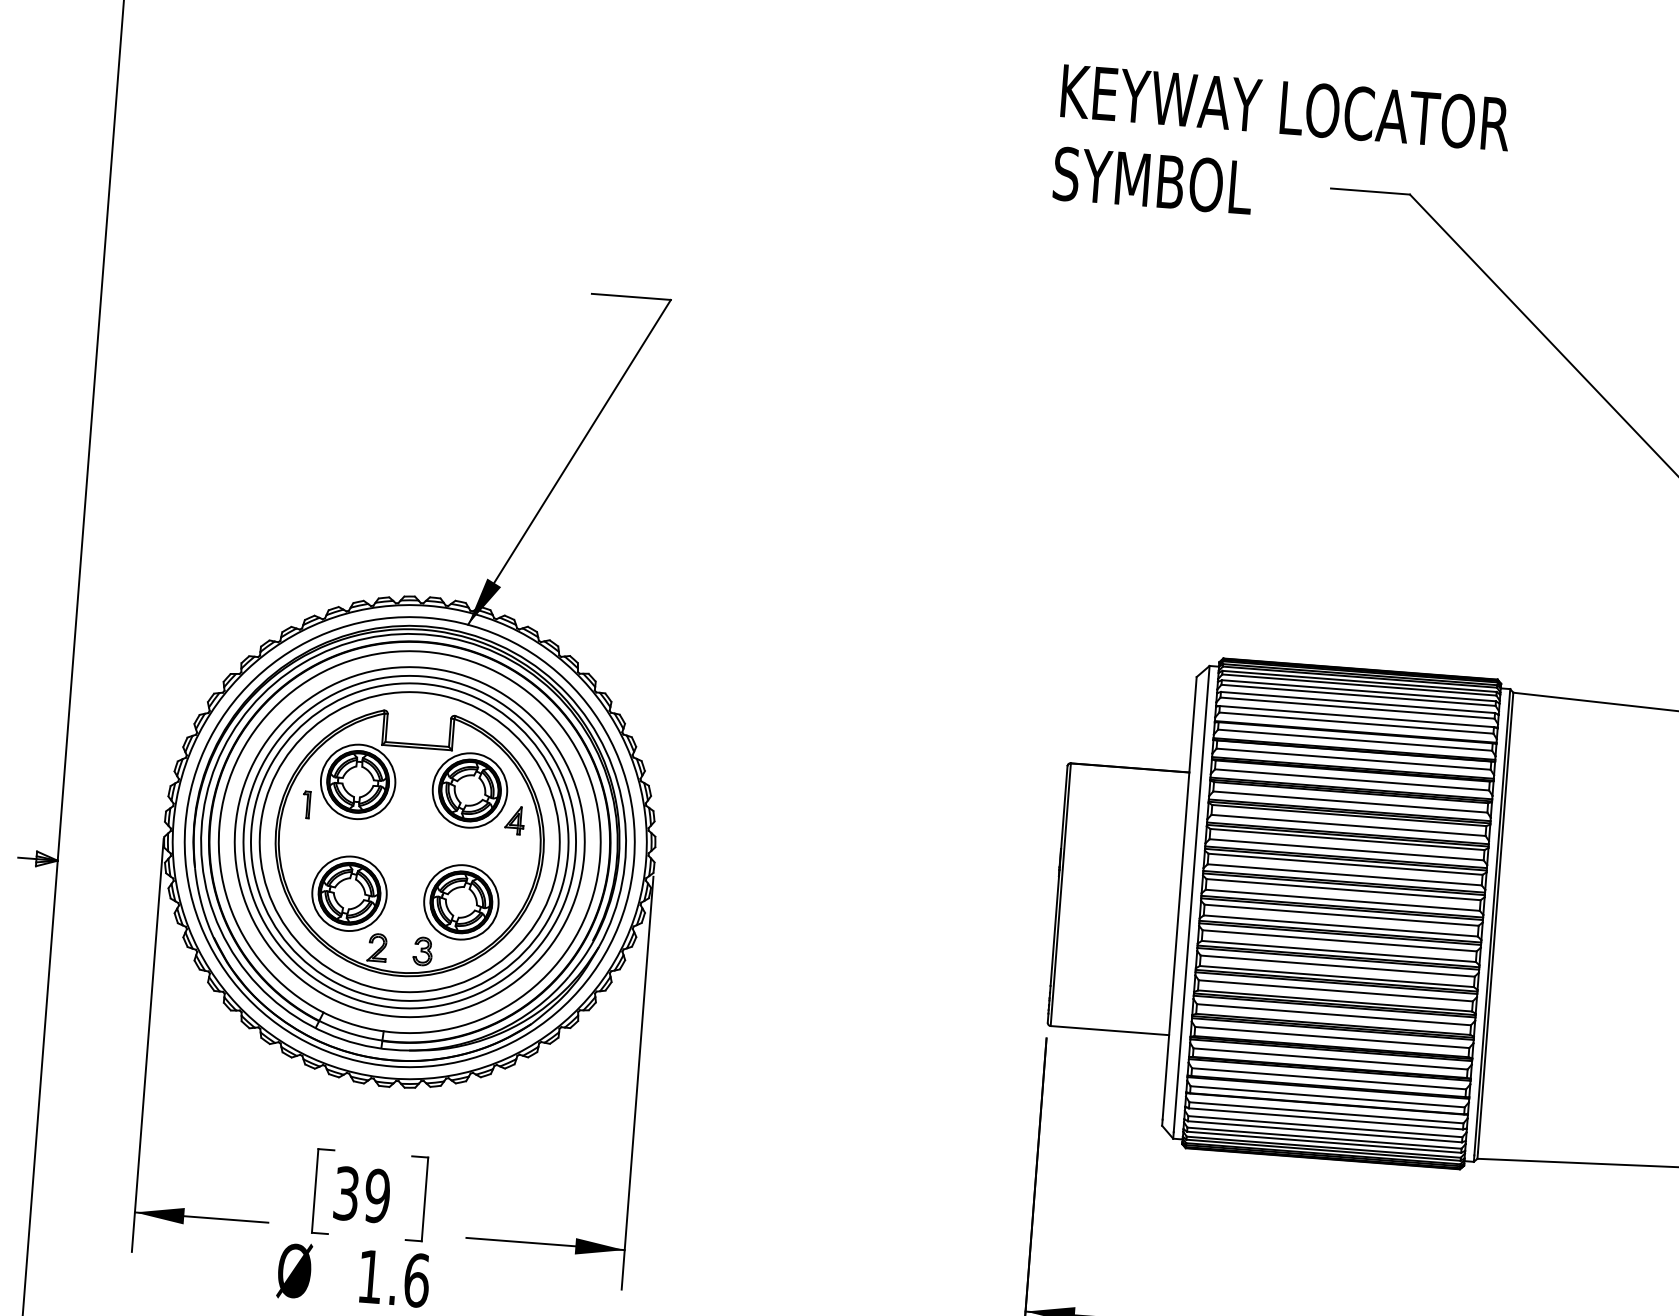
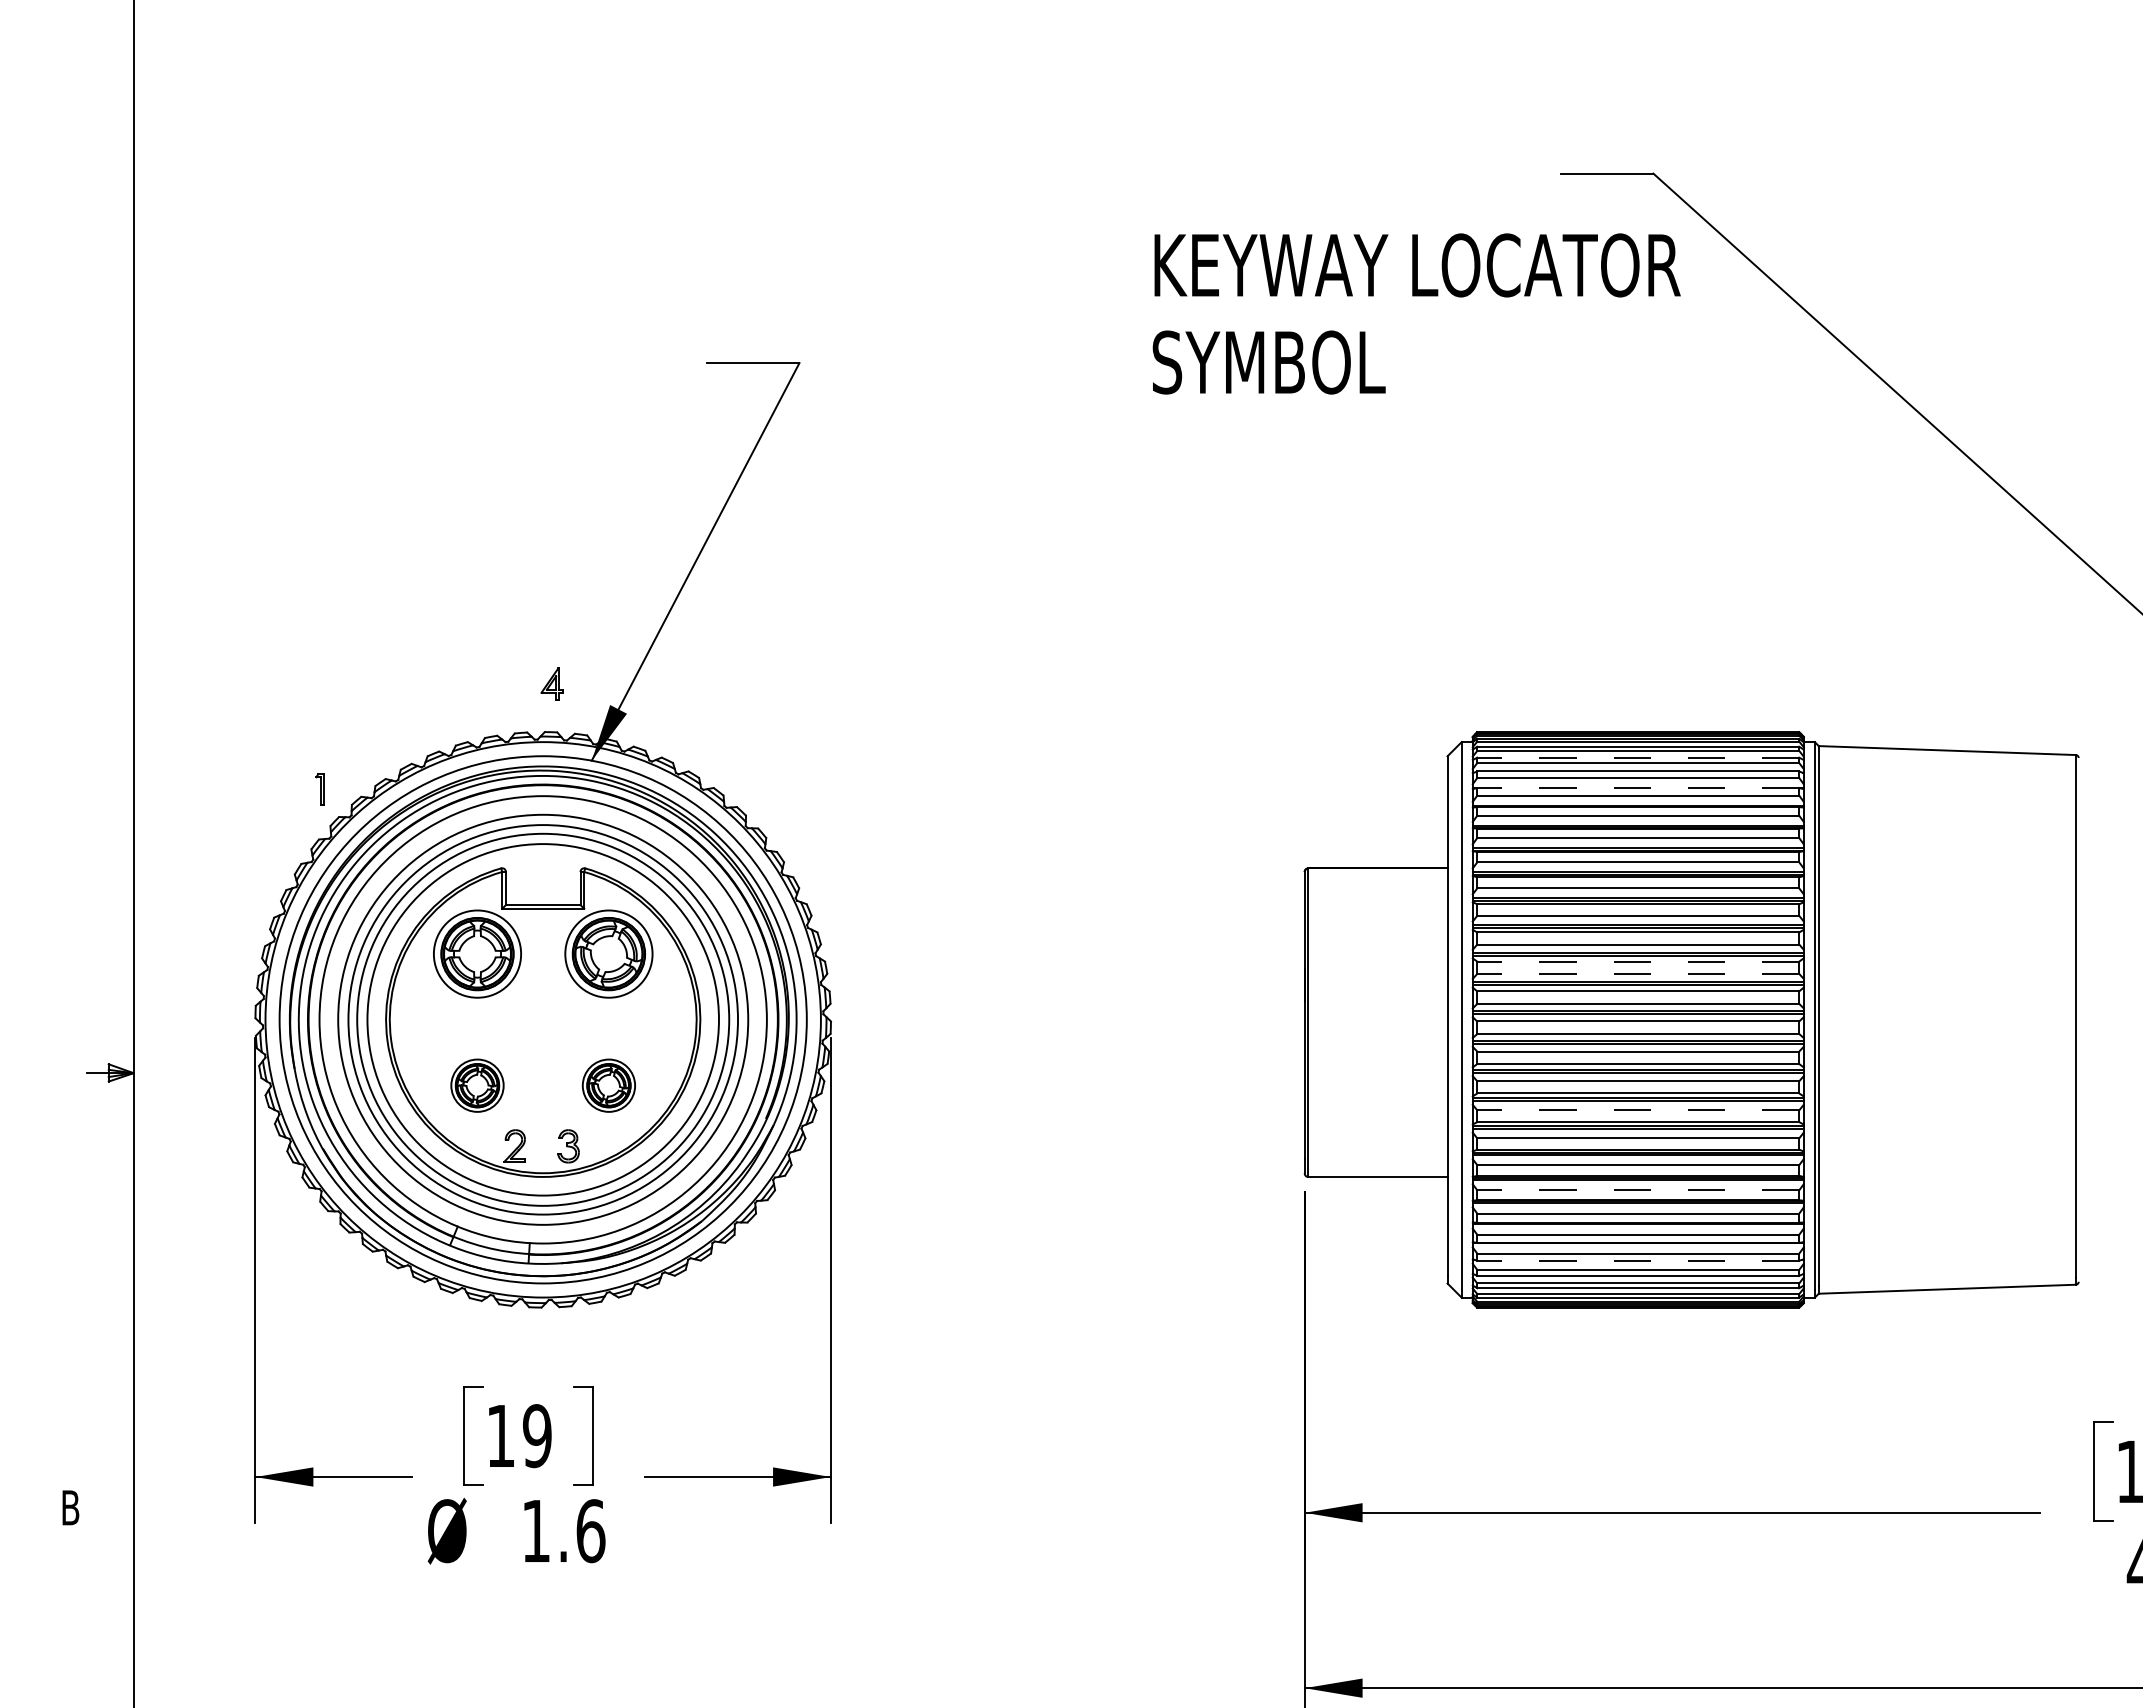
text: (1281, 148) -> (1416, 313), moved
line: (1358, 690) -> (1637, 757), solid -> dashed
line: (1356, 716) -> (1637, 788), solid -> dashed
part: (305, 804) -> (319, 789), moved
part: (514, 819) -> (551, 683), moved
line: (1344, 864) -> (1637, 961), solid -> dashed
line: (1344, 874) -> (1637, 973), solid -> dashed
part: (349, 893) -> (477, 1085), size x0.6
part: (461, 902) -> (608, 1085), size x0.6
line: (1335, 990) -> (1637, 1110), solid -> dashed
line: (1329, 1059) -> (1637, 1190), solid -> dashed
line: (1325, 1118) -> (1637, 1260), solid -> dashed
text: (346, 1193) -> (500, 1436), 39 -> 19

